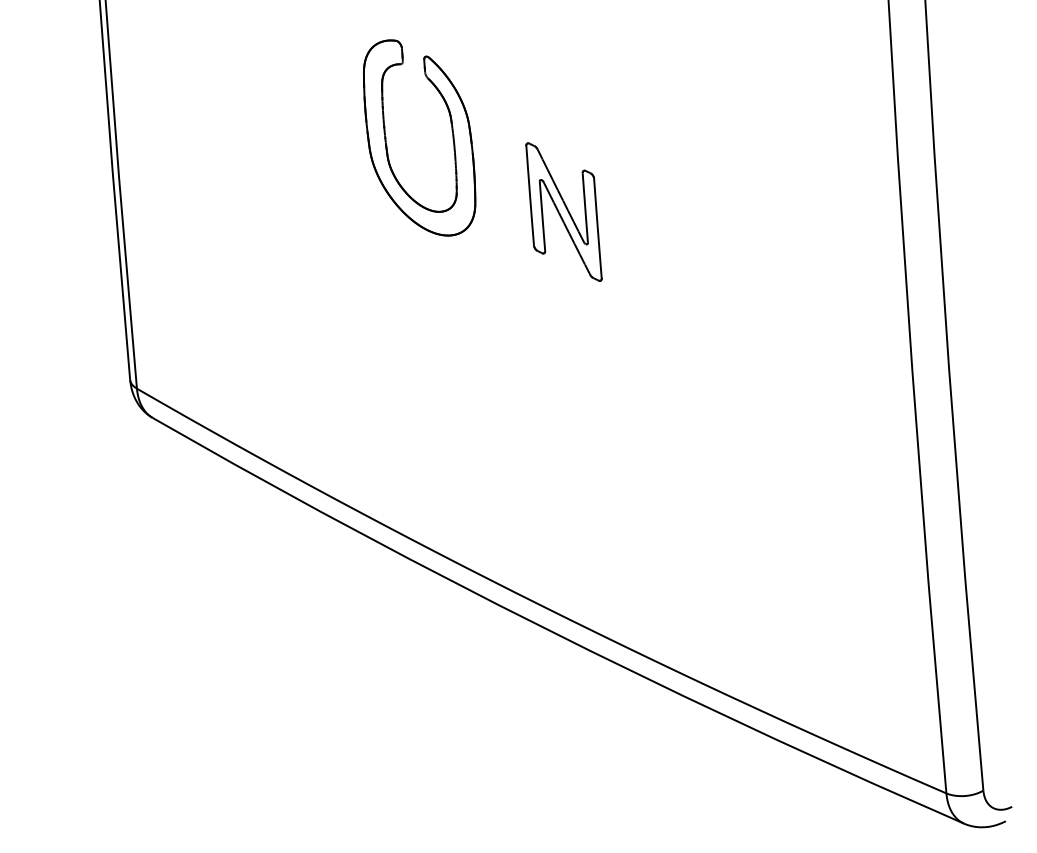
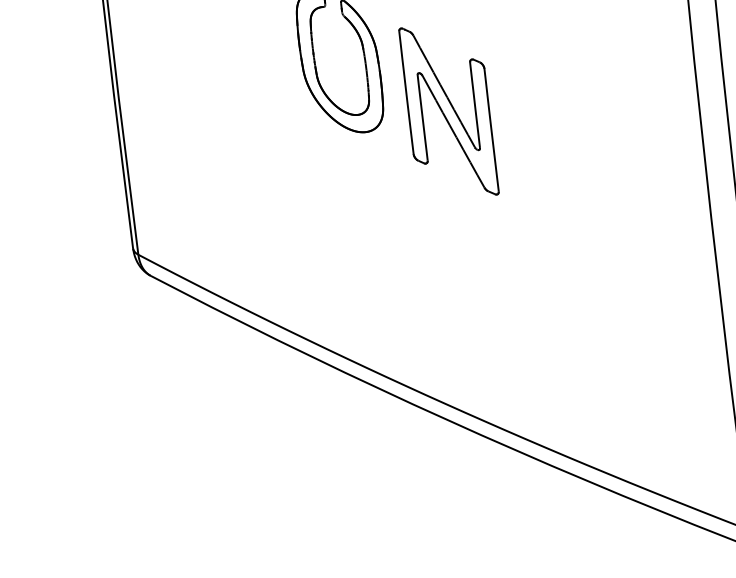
part: (563, 211) -> (448, 111), size x1.67

